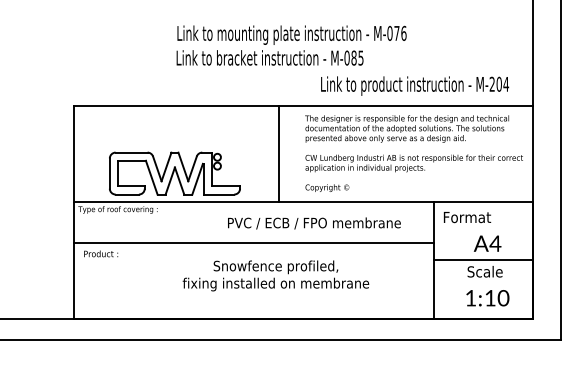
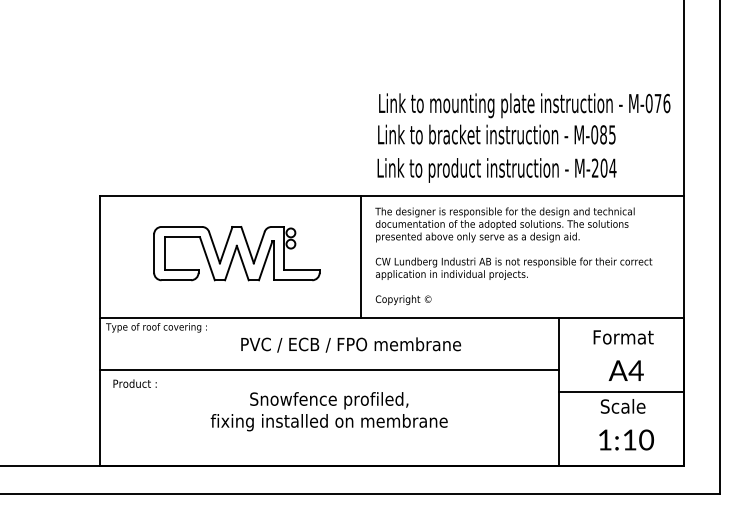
text: (291, 45) -> (524, 118), moved
text: (414, 86) -> (496, 170), moved
text: (413, 153) -> (513, 256), moved
part: (174, 173) -> (236, 253), moved
text: (467, 217) -> (623, 337), moved
text: (314, 223) -> (351, 344), moved
text: (275, 275) -> (328, 411), moved

